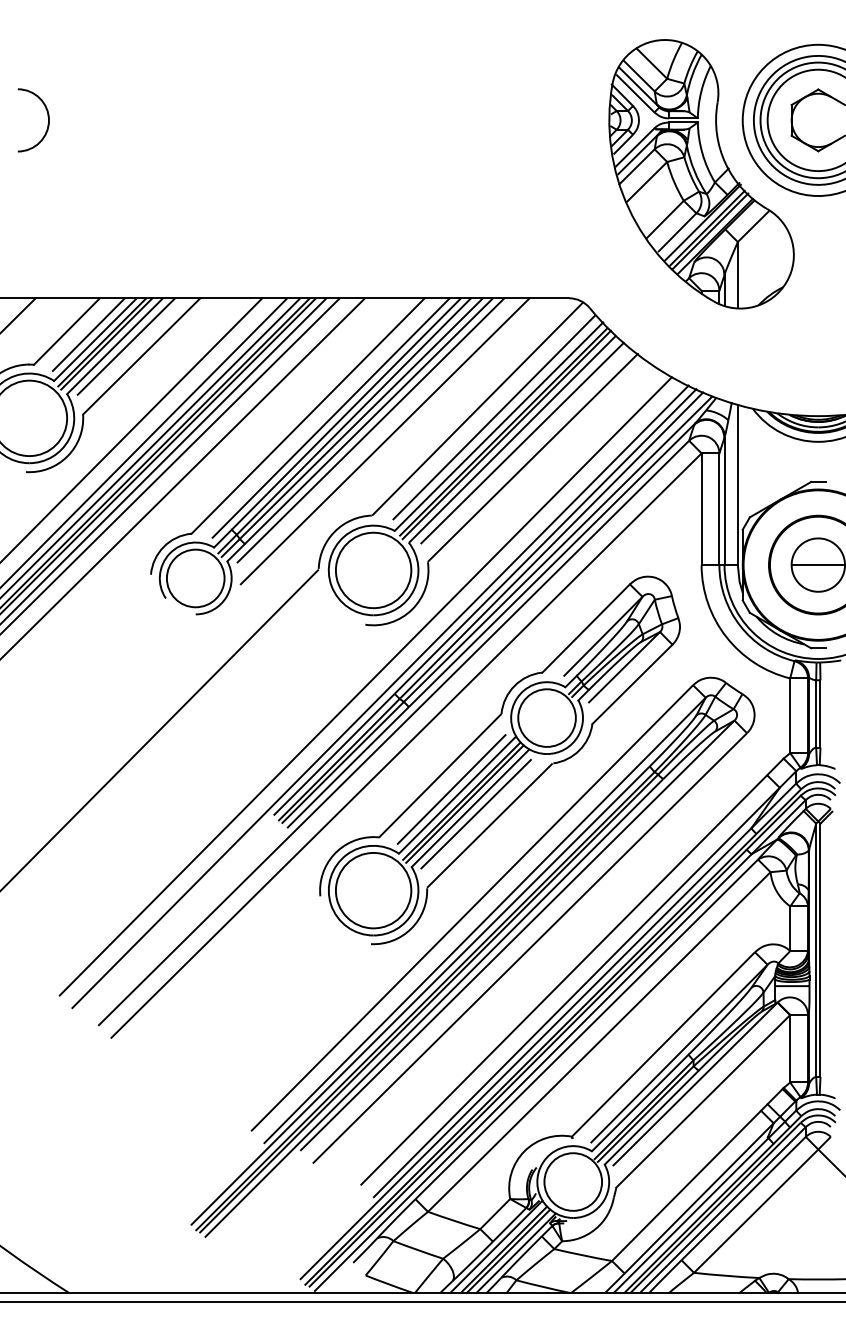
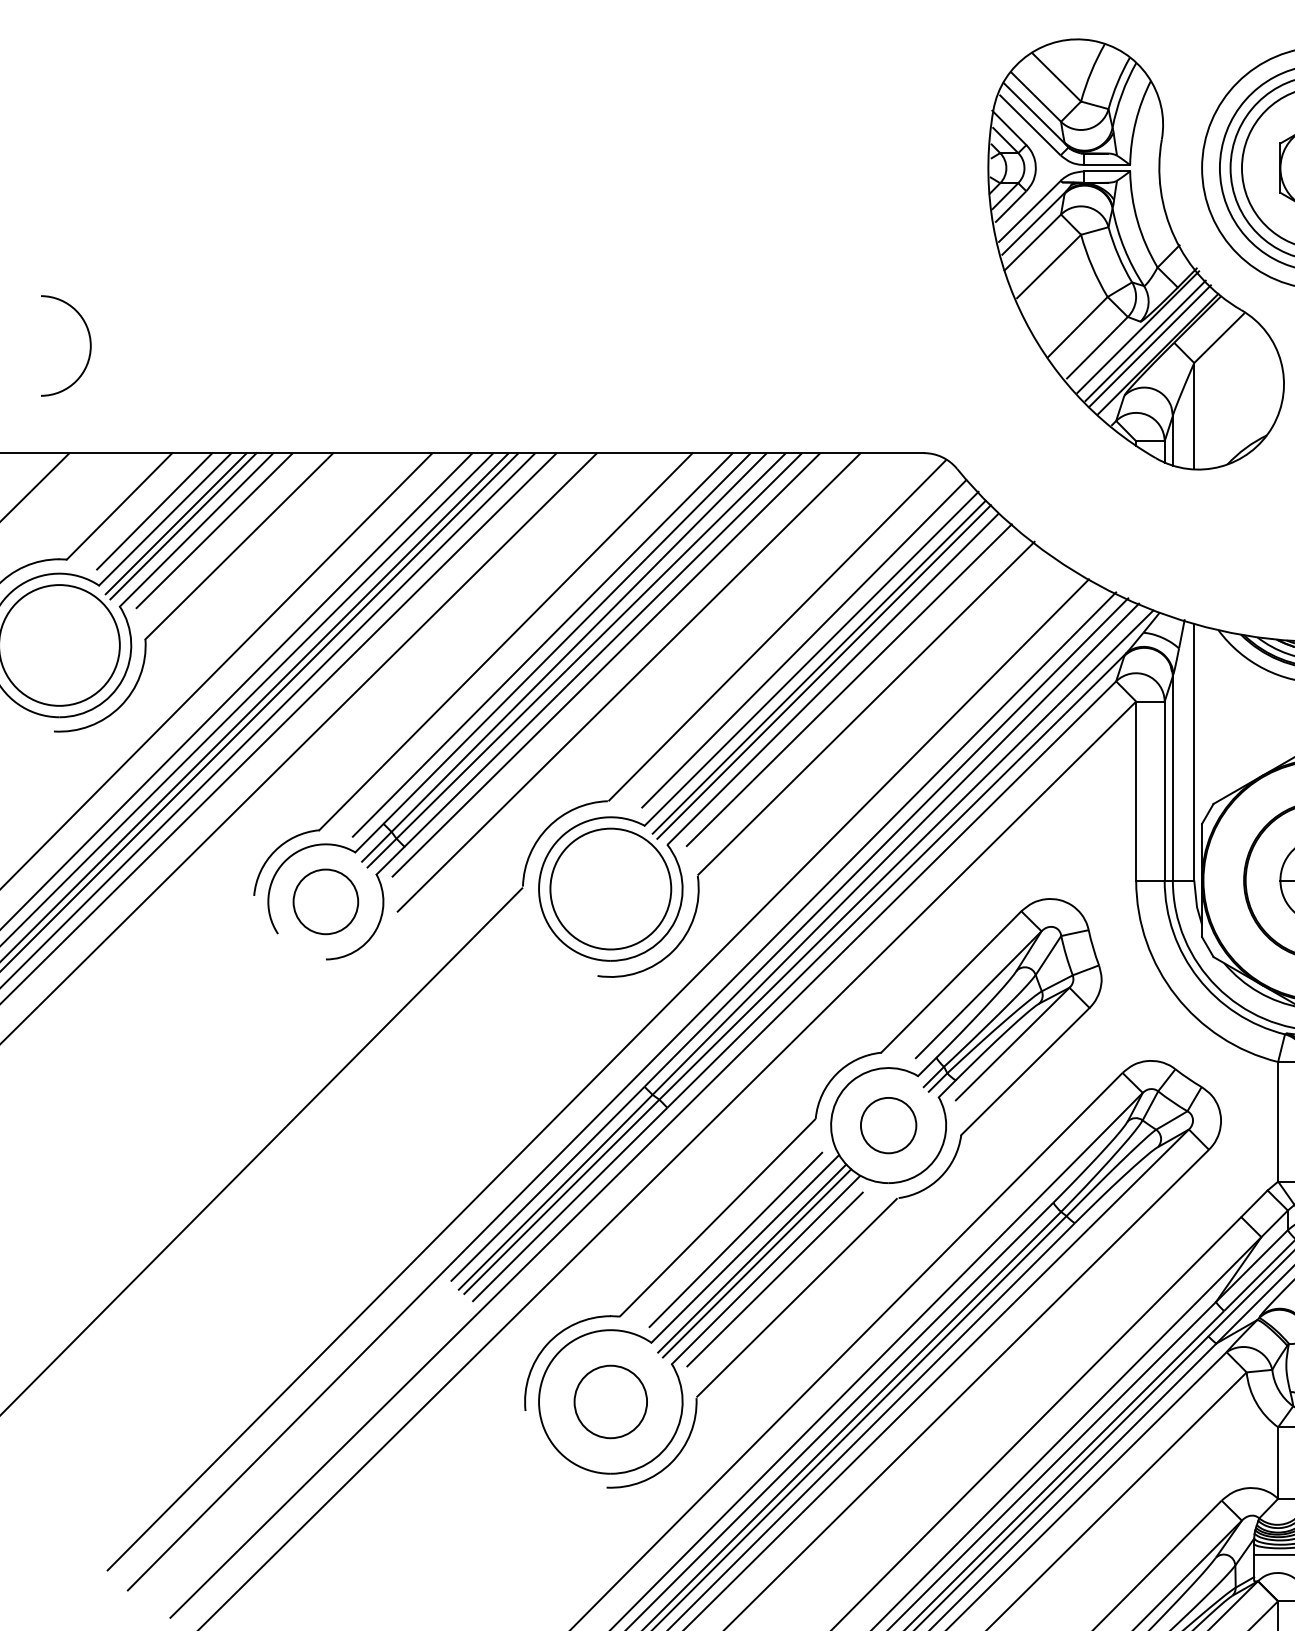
arc: (47, 116) -> (88, 339), moved
circle: (195, 578) -> (325, 901), size x0.7
circle: (546, 717) -> (887, 1124), size x0.6
circle: (373, 890) -> (610, 1401), size x0.6

